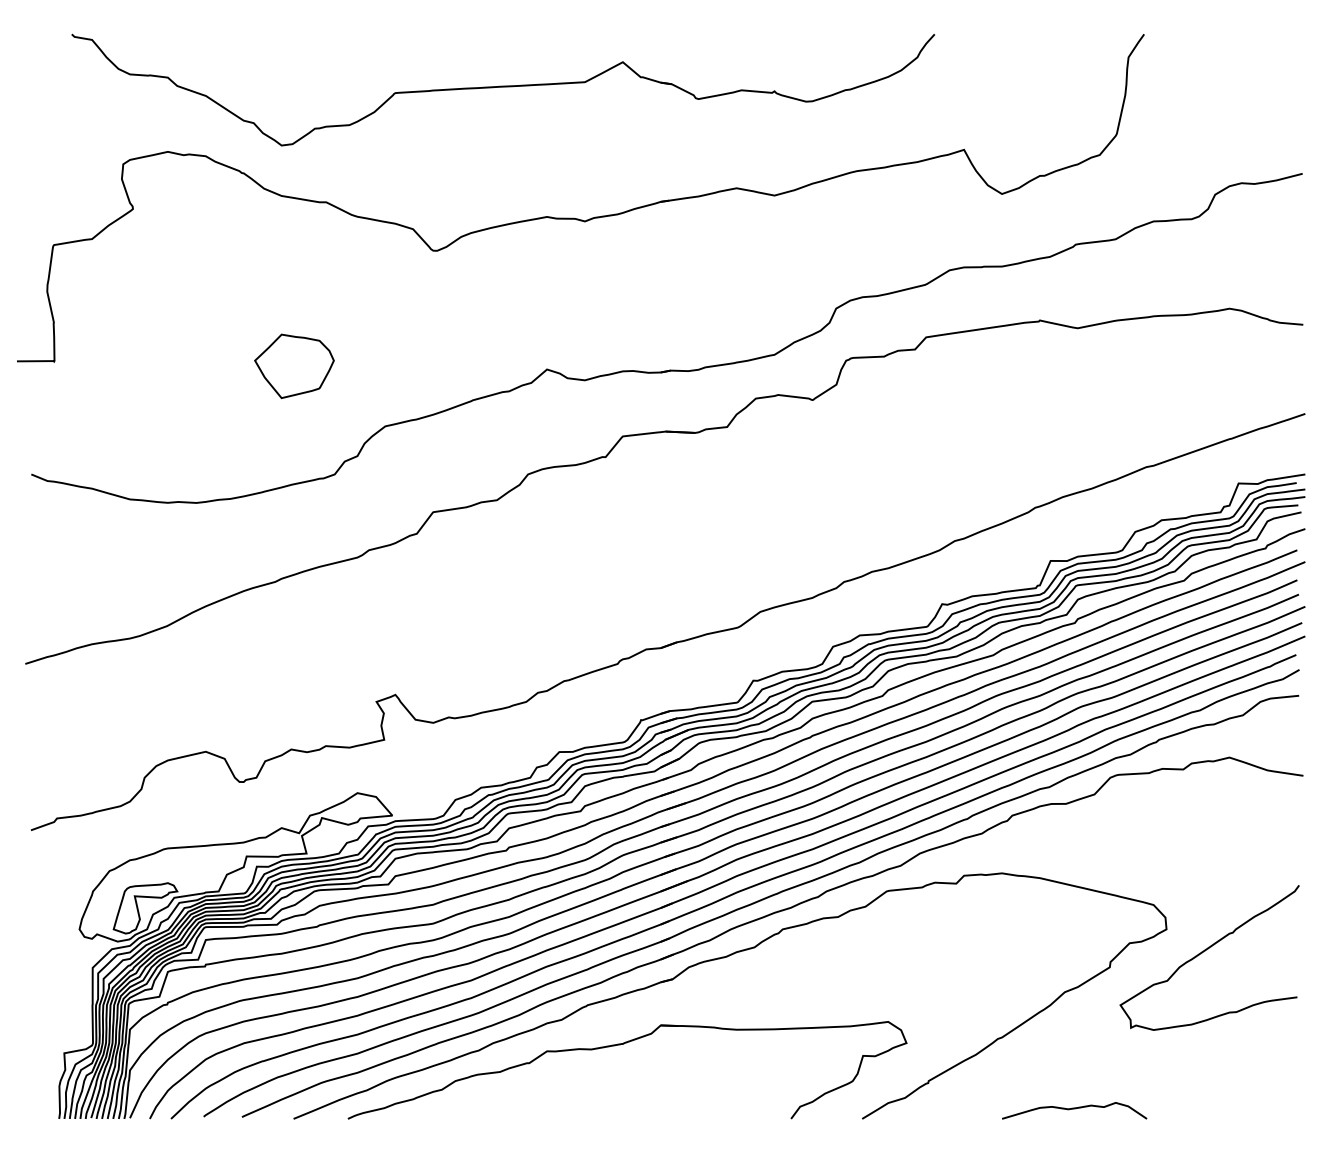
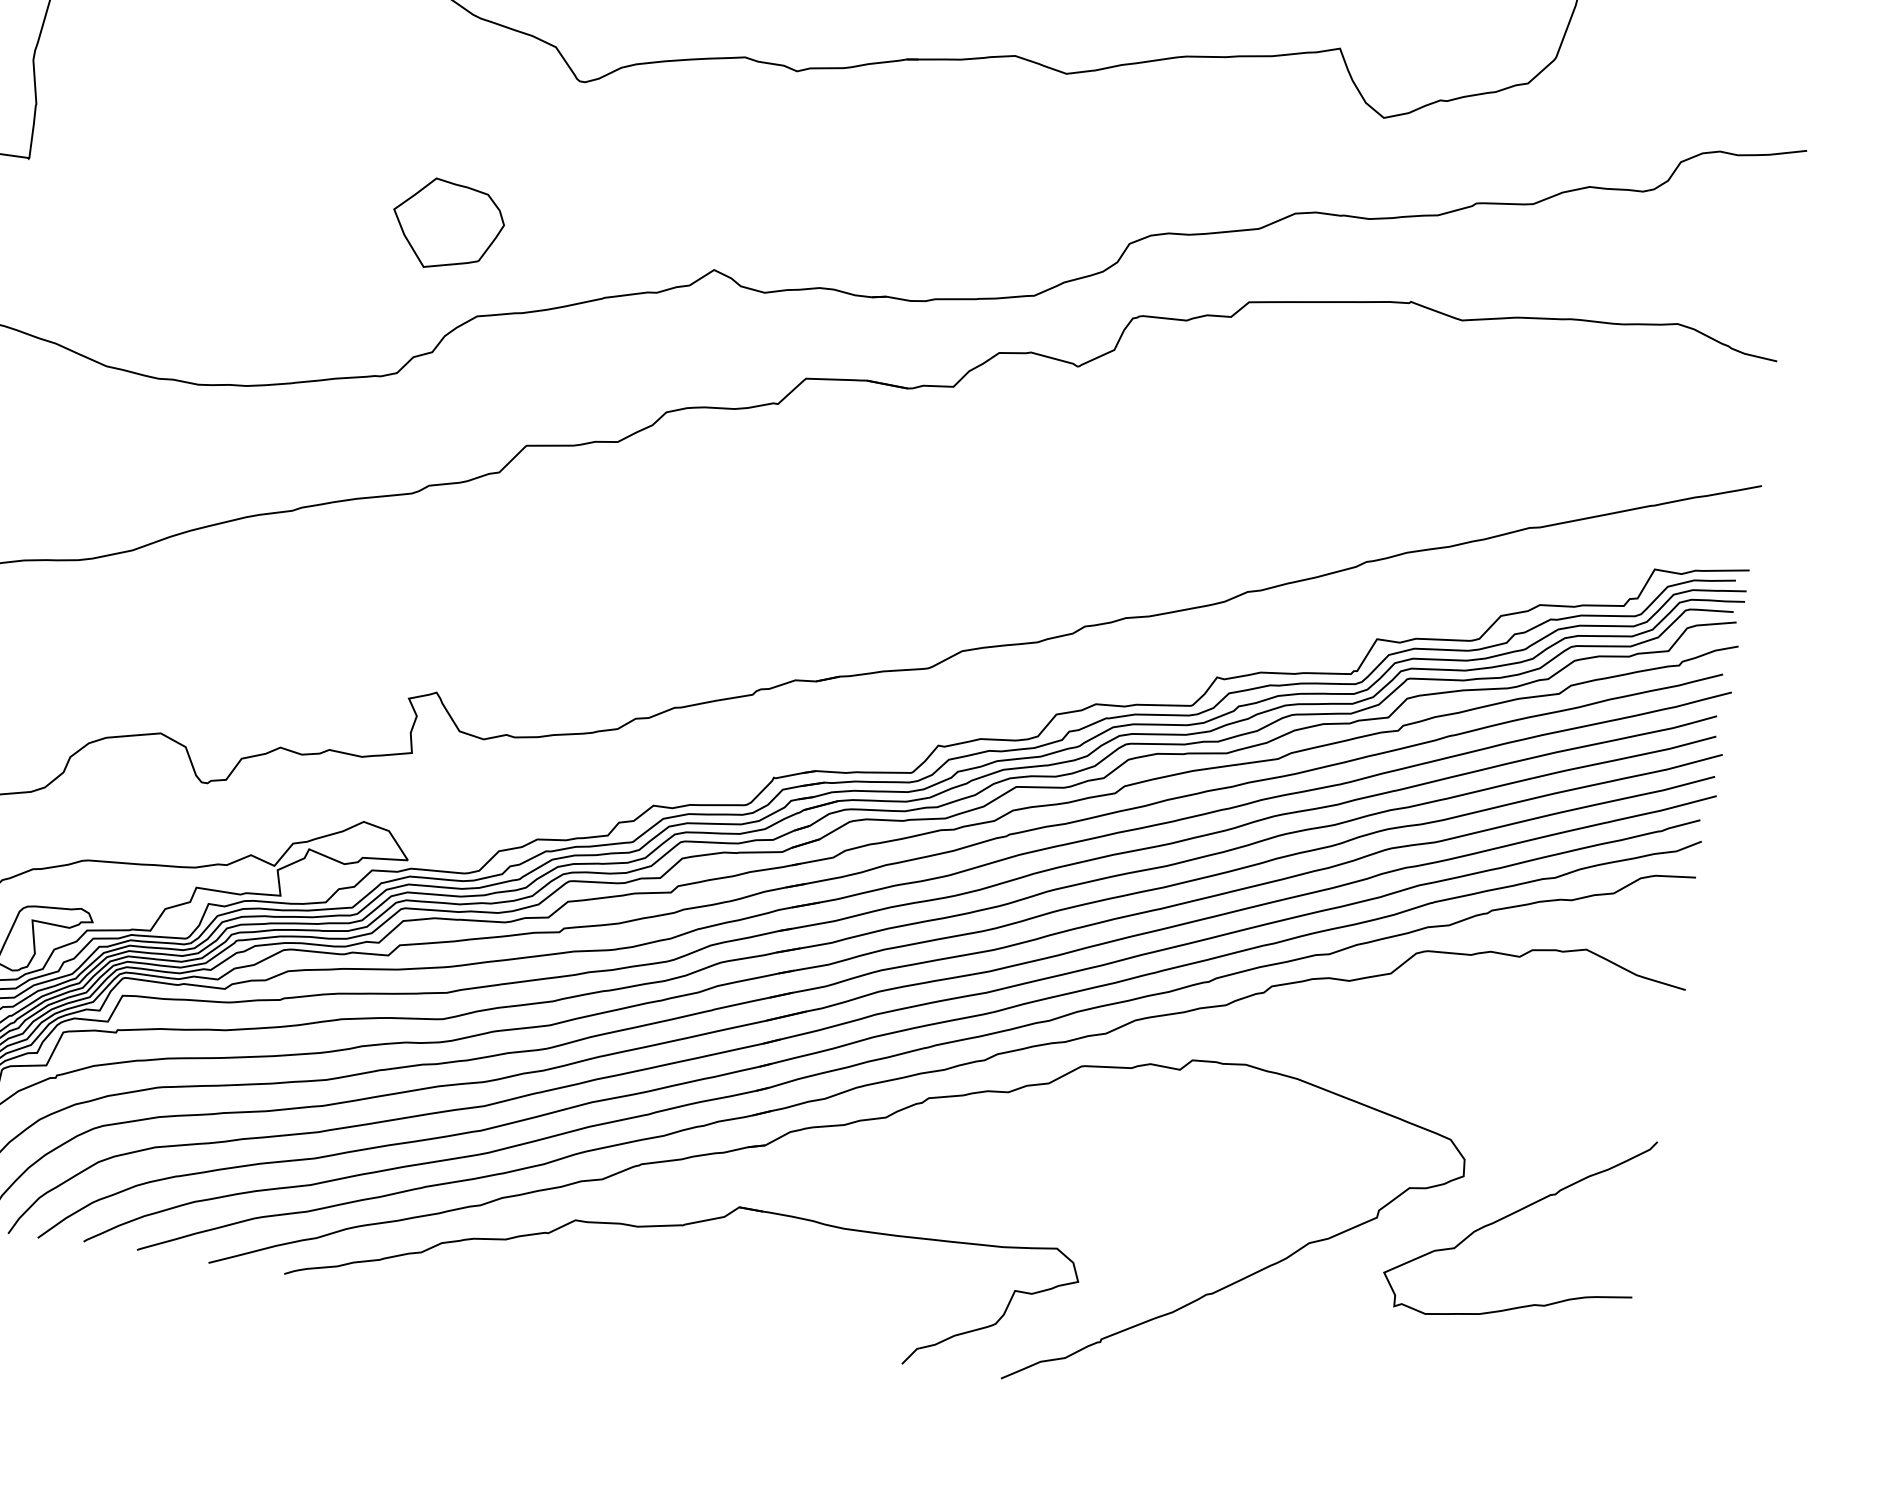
part: (294, 366) -> (447, 225), moved
curve: (1074, 1109) -> (1298, 1408), removed

